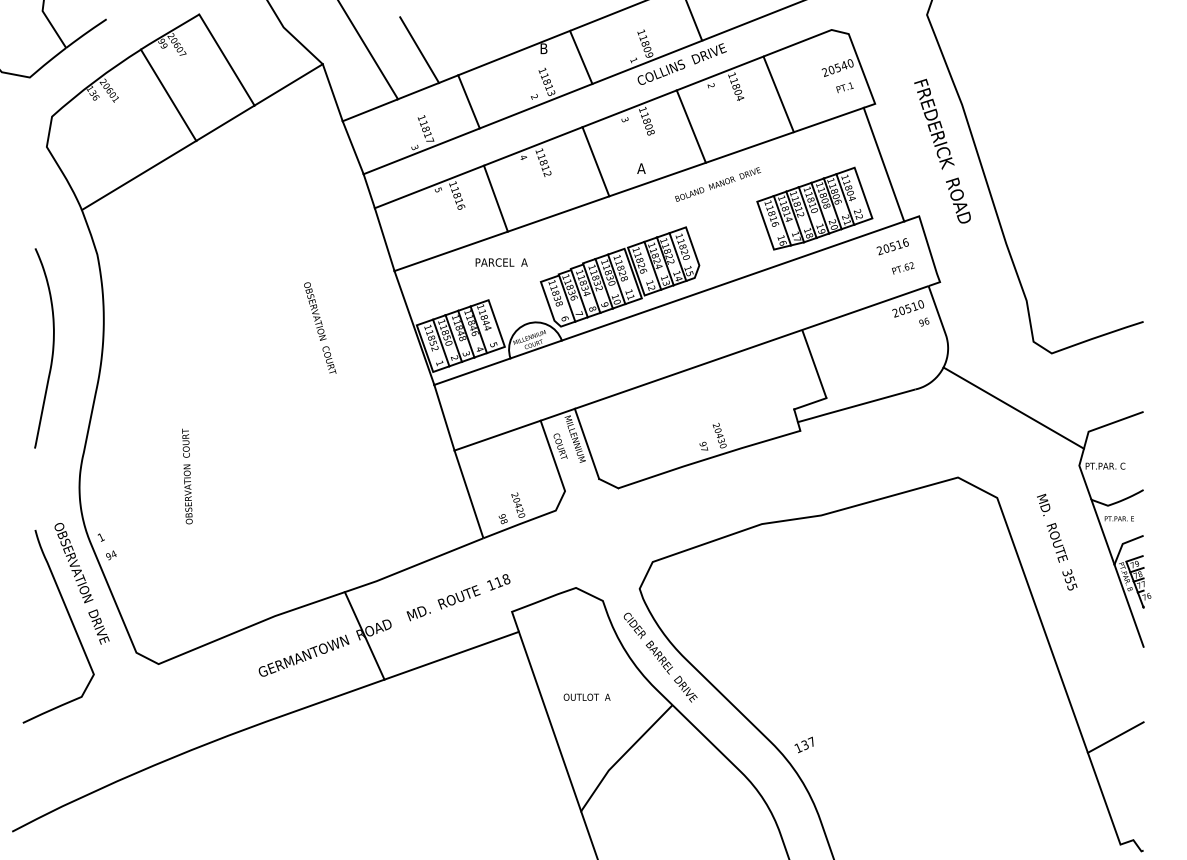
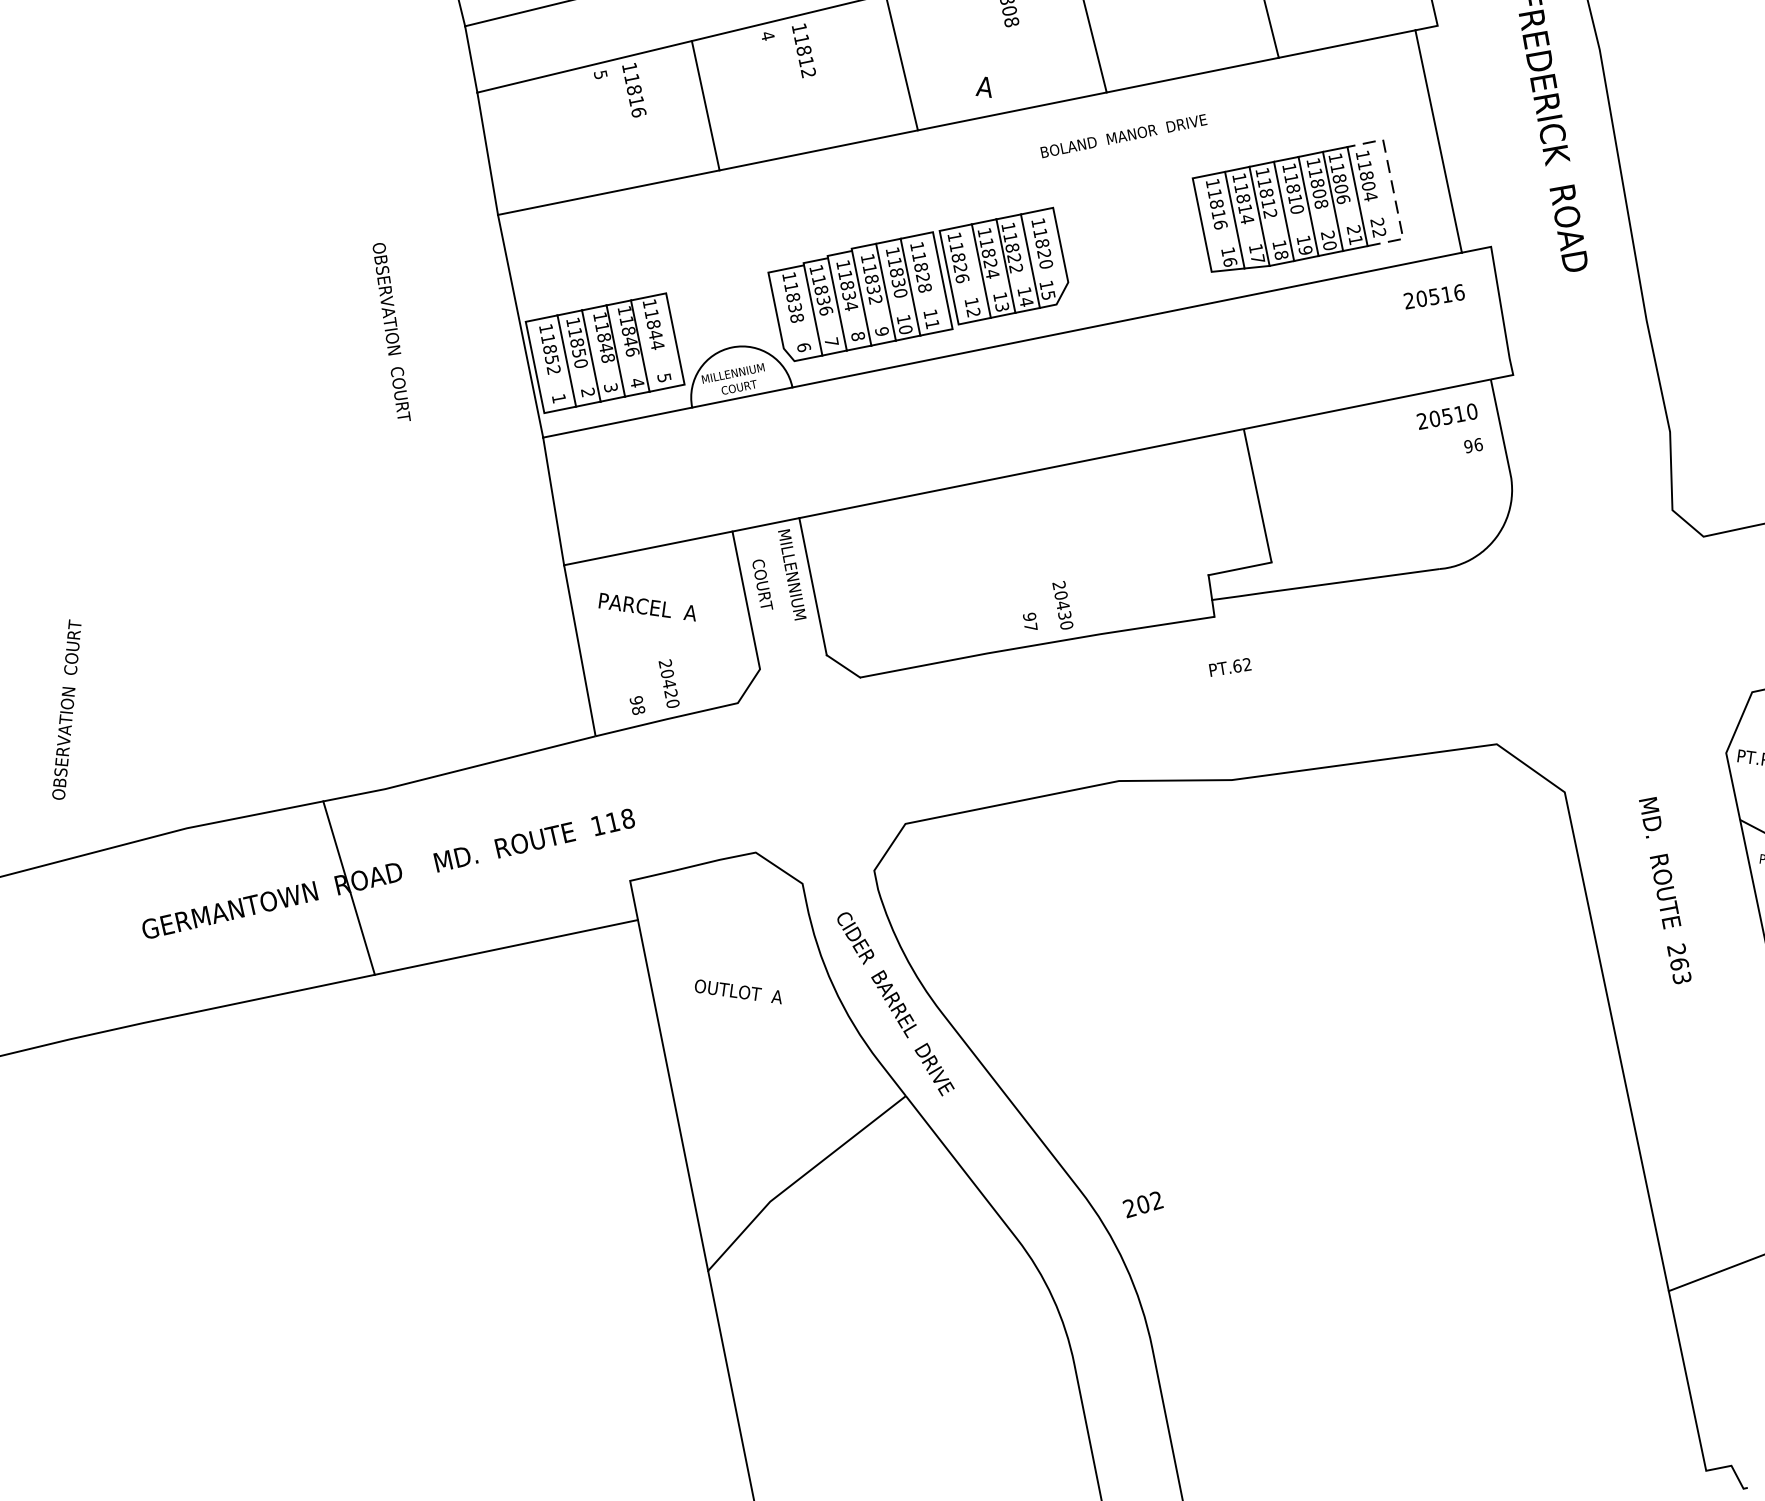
line: (863, 193) -> (1393, 190), solid -> dashed
text: (501, 262) -> (647, 606), moved
text: (903, 268) -> (1230, 667), moved
text: (320, 327) -> (392, 330), moved
line: (1013, 407) -> (1618, 627), removed
text: (187, 476) -> (67, 709), moved
text: (1069, 579) -> (1678, 963), 355 -> 263
text: (586, 696) -> (737, 990), moved
text: (805, 744) -> (1143, 1203), 137 -> 202

